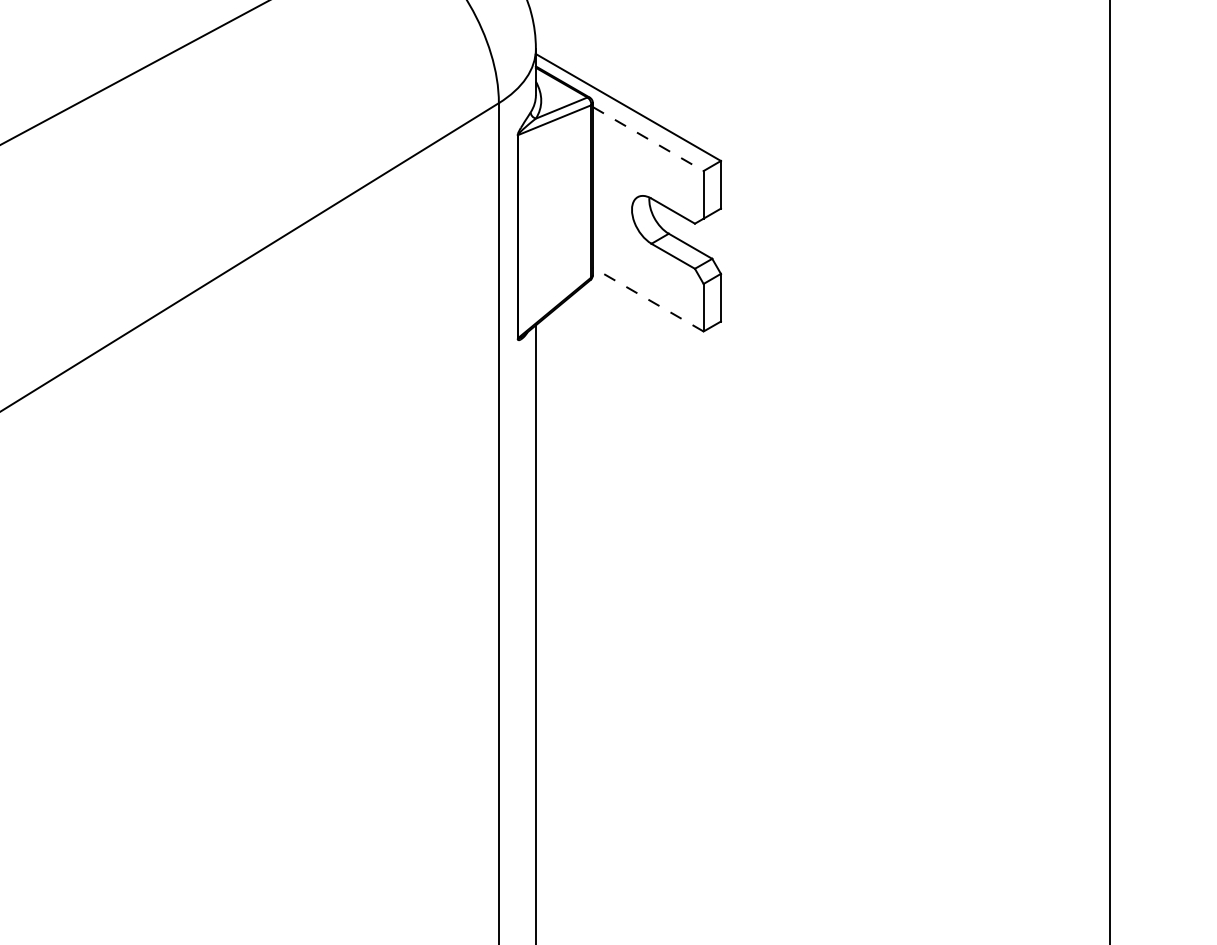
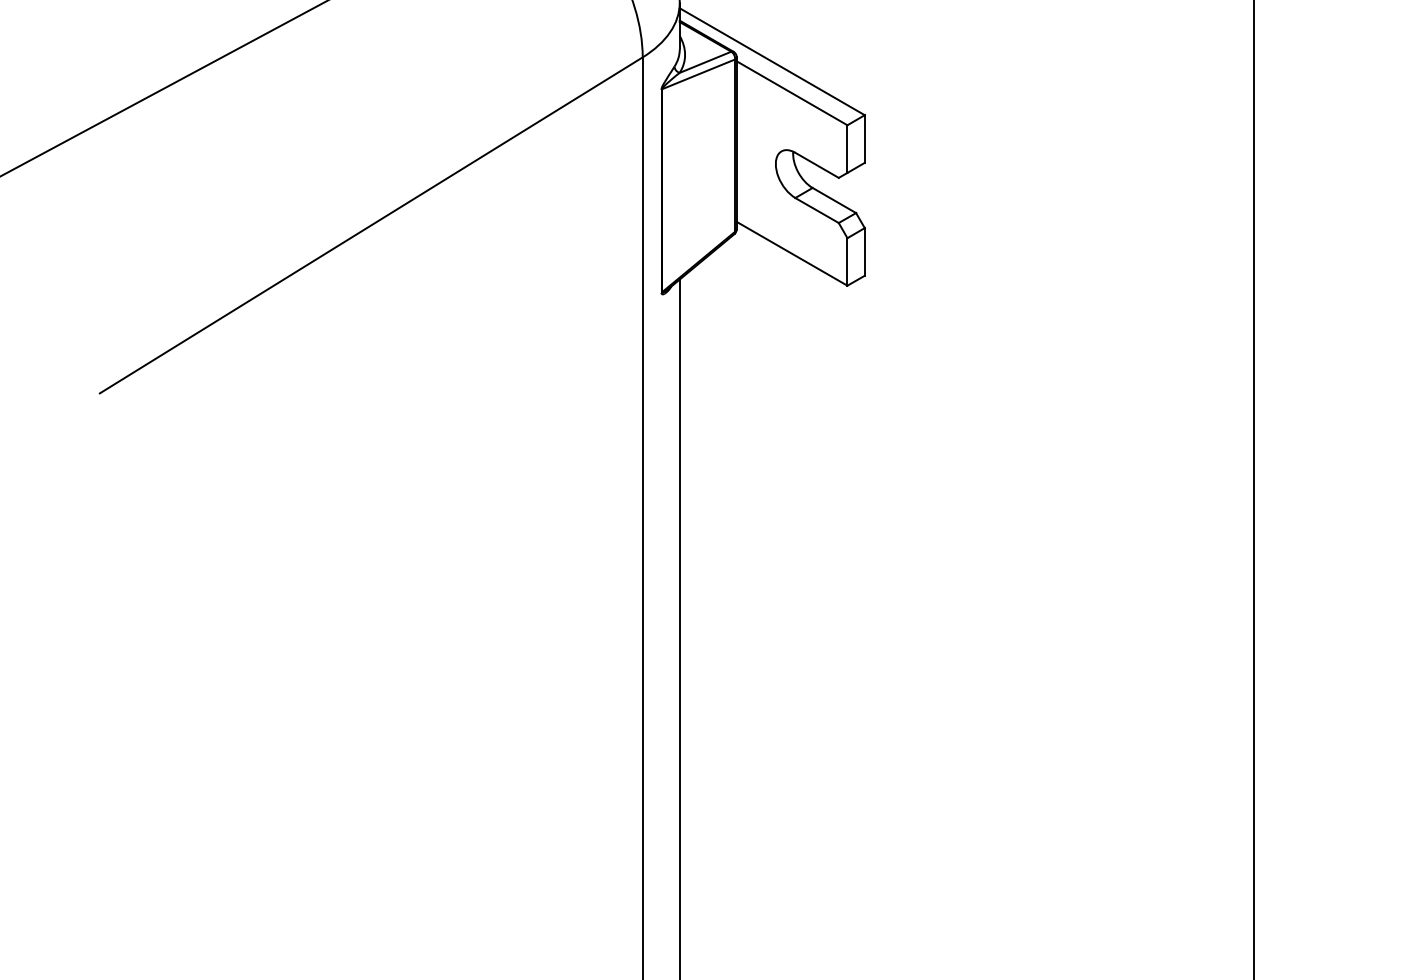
line: (648, 139) -> (792, 93), dashed -> solid
line: (648, 299) -> (792, 253), dashed -> solid

